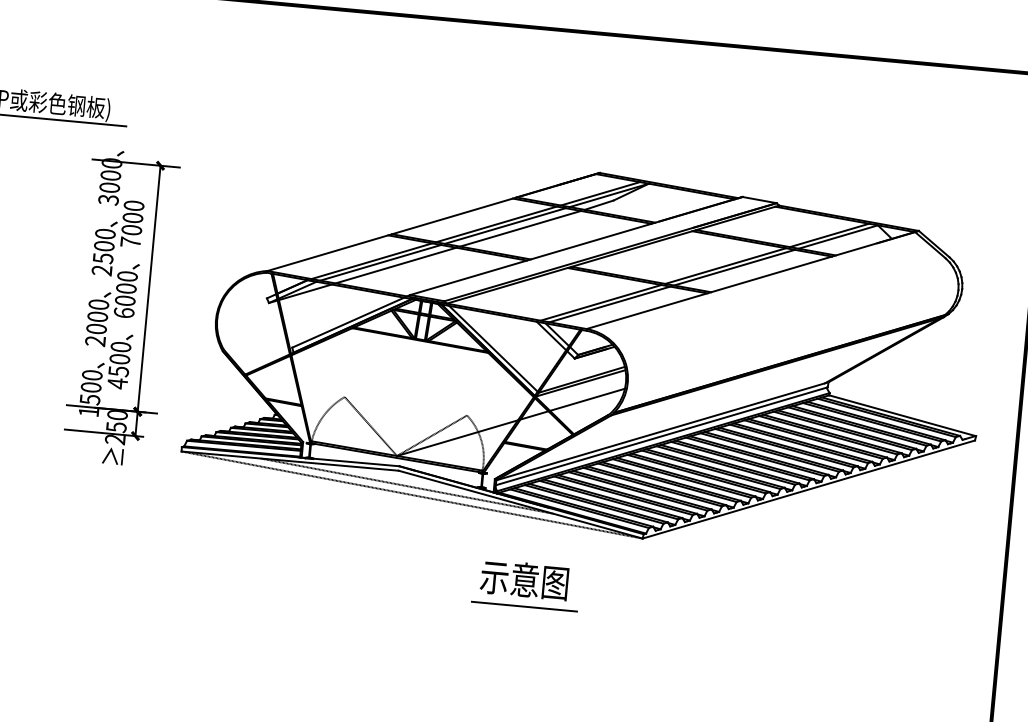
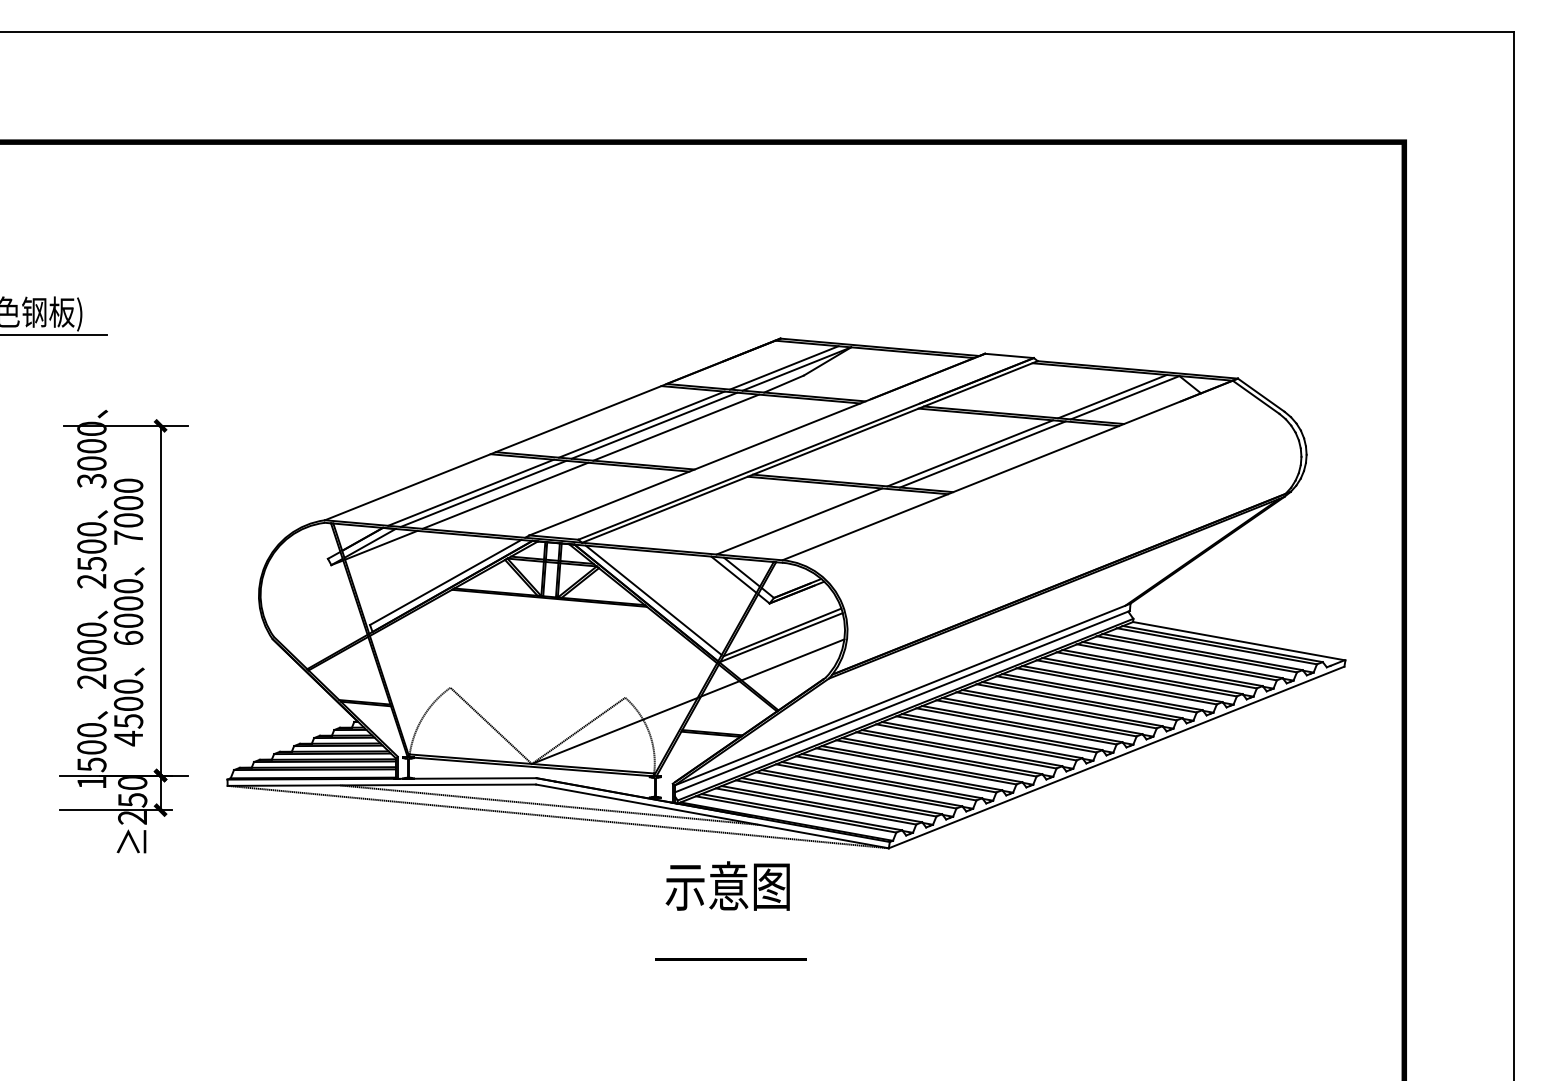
line: (609, 304) -> (811, 522), removed
part: (121, 307) -> (123, 631), moved
text: (524, 579) -> (727, 885), moved

